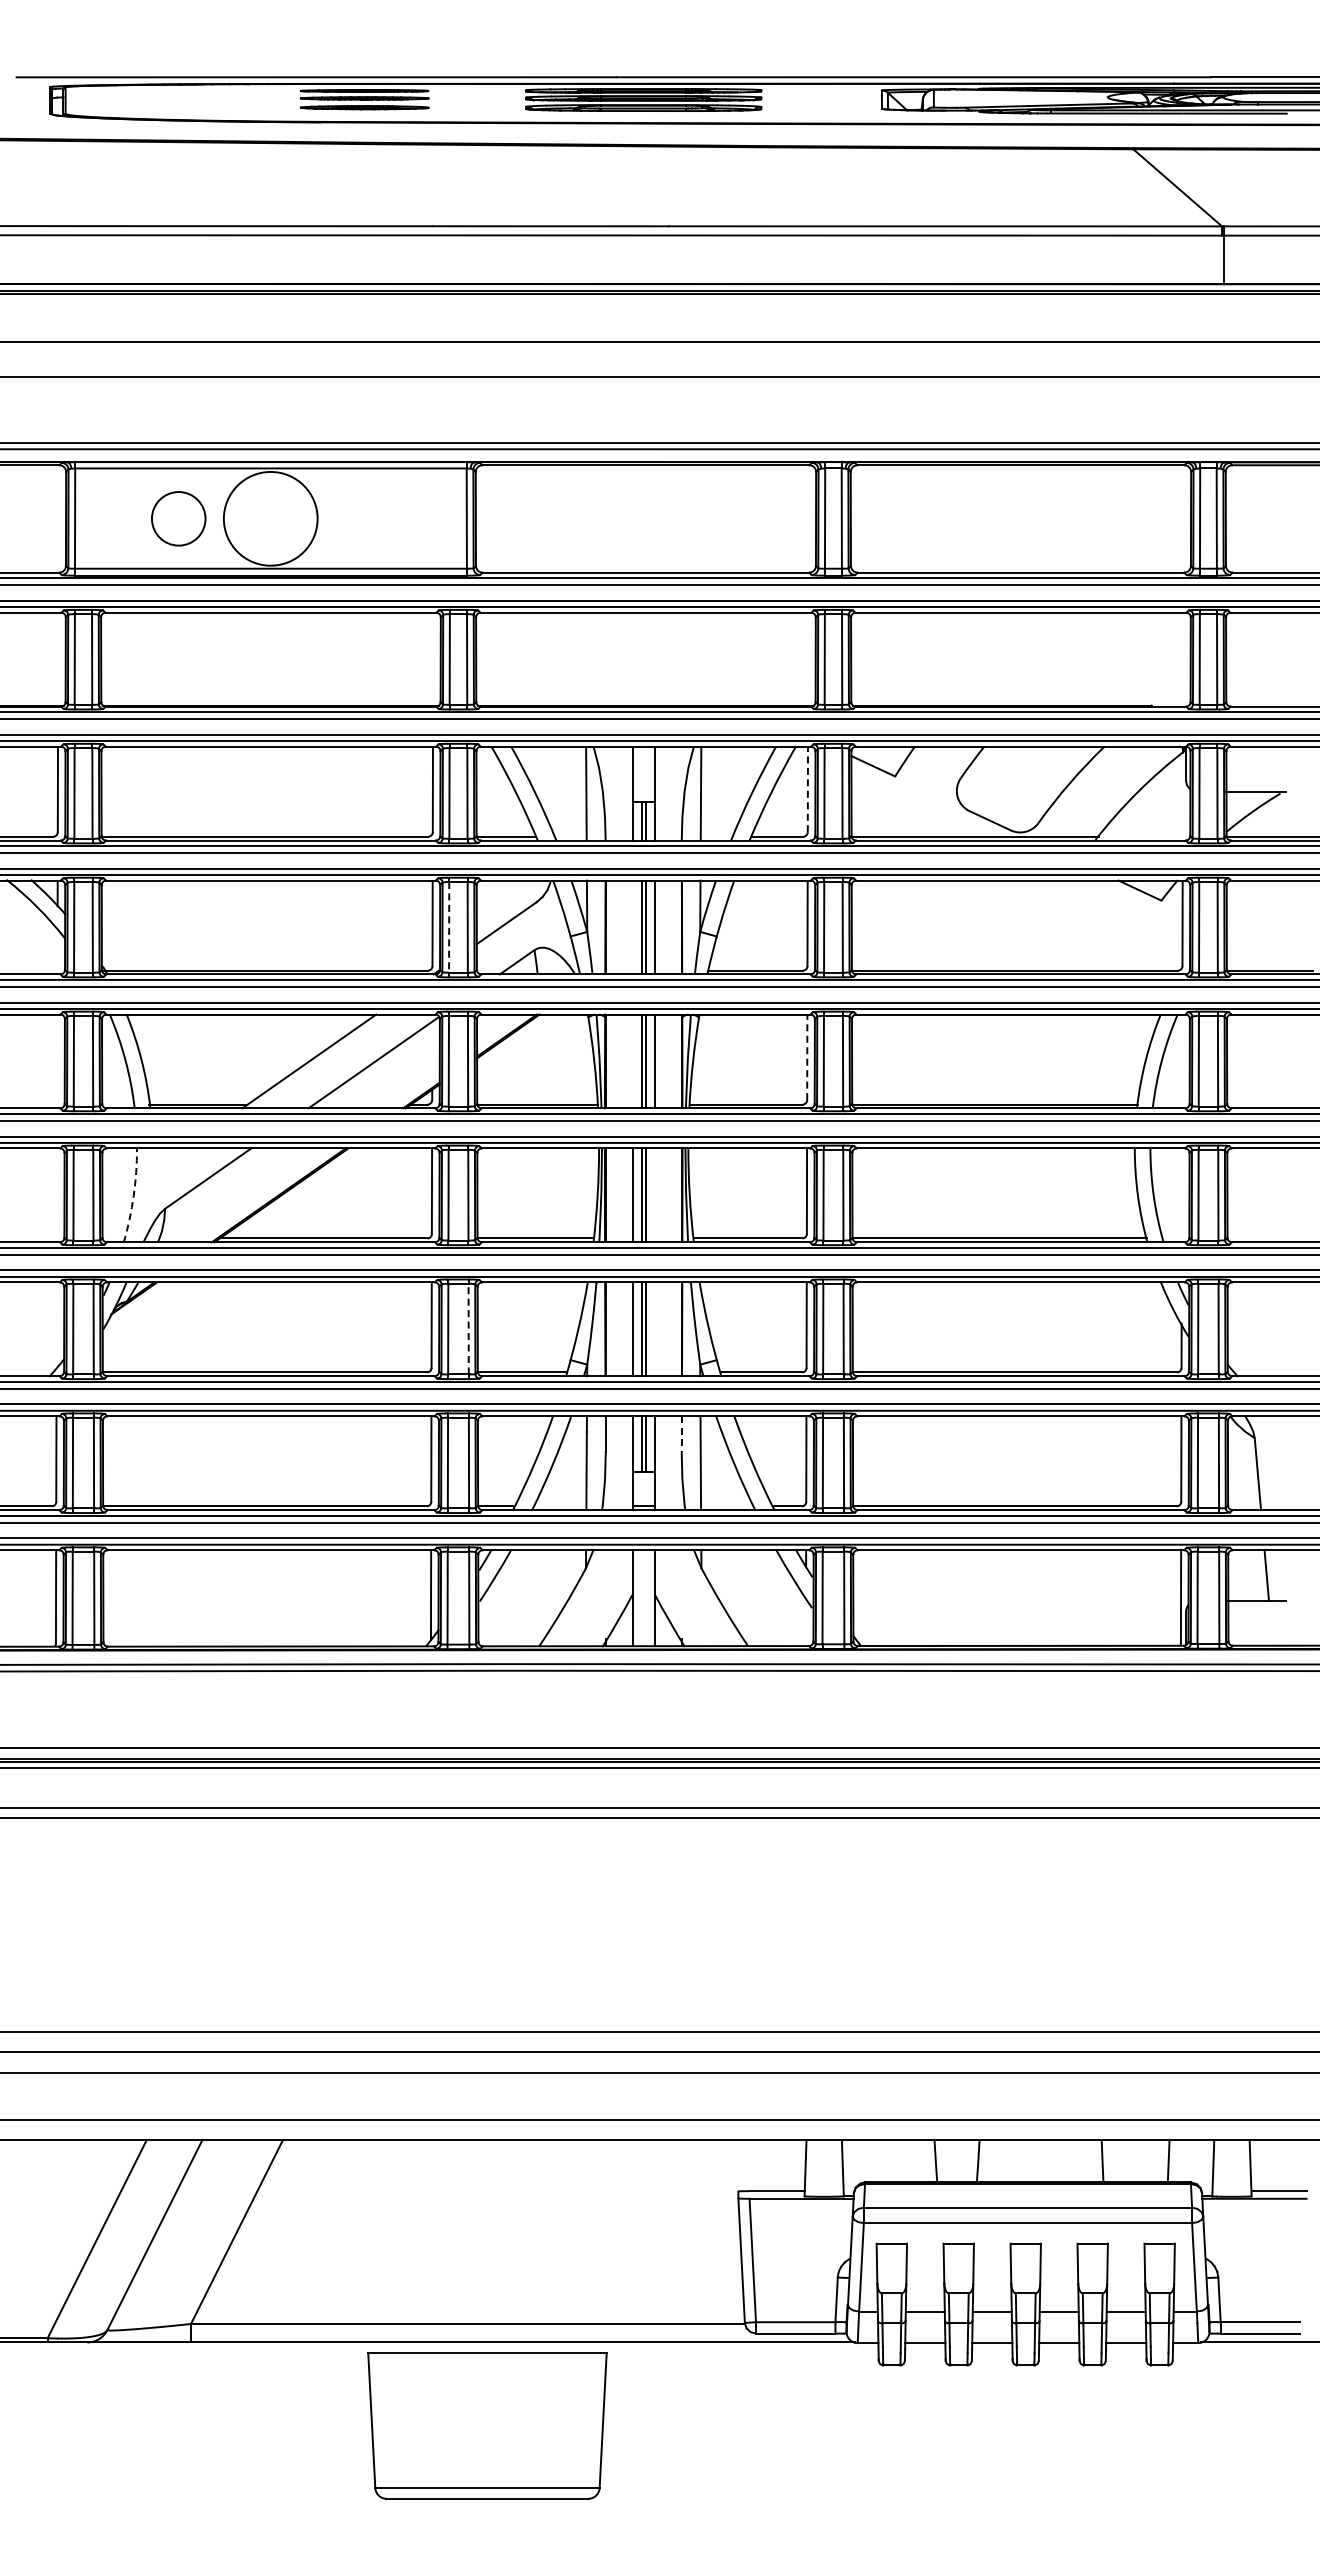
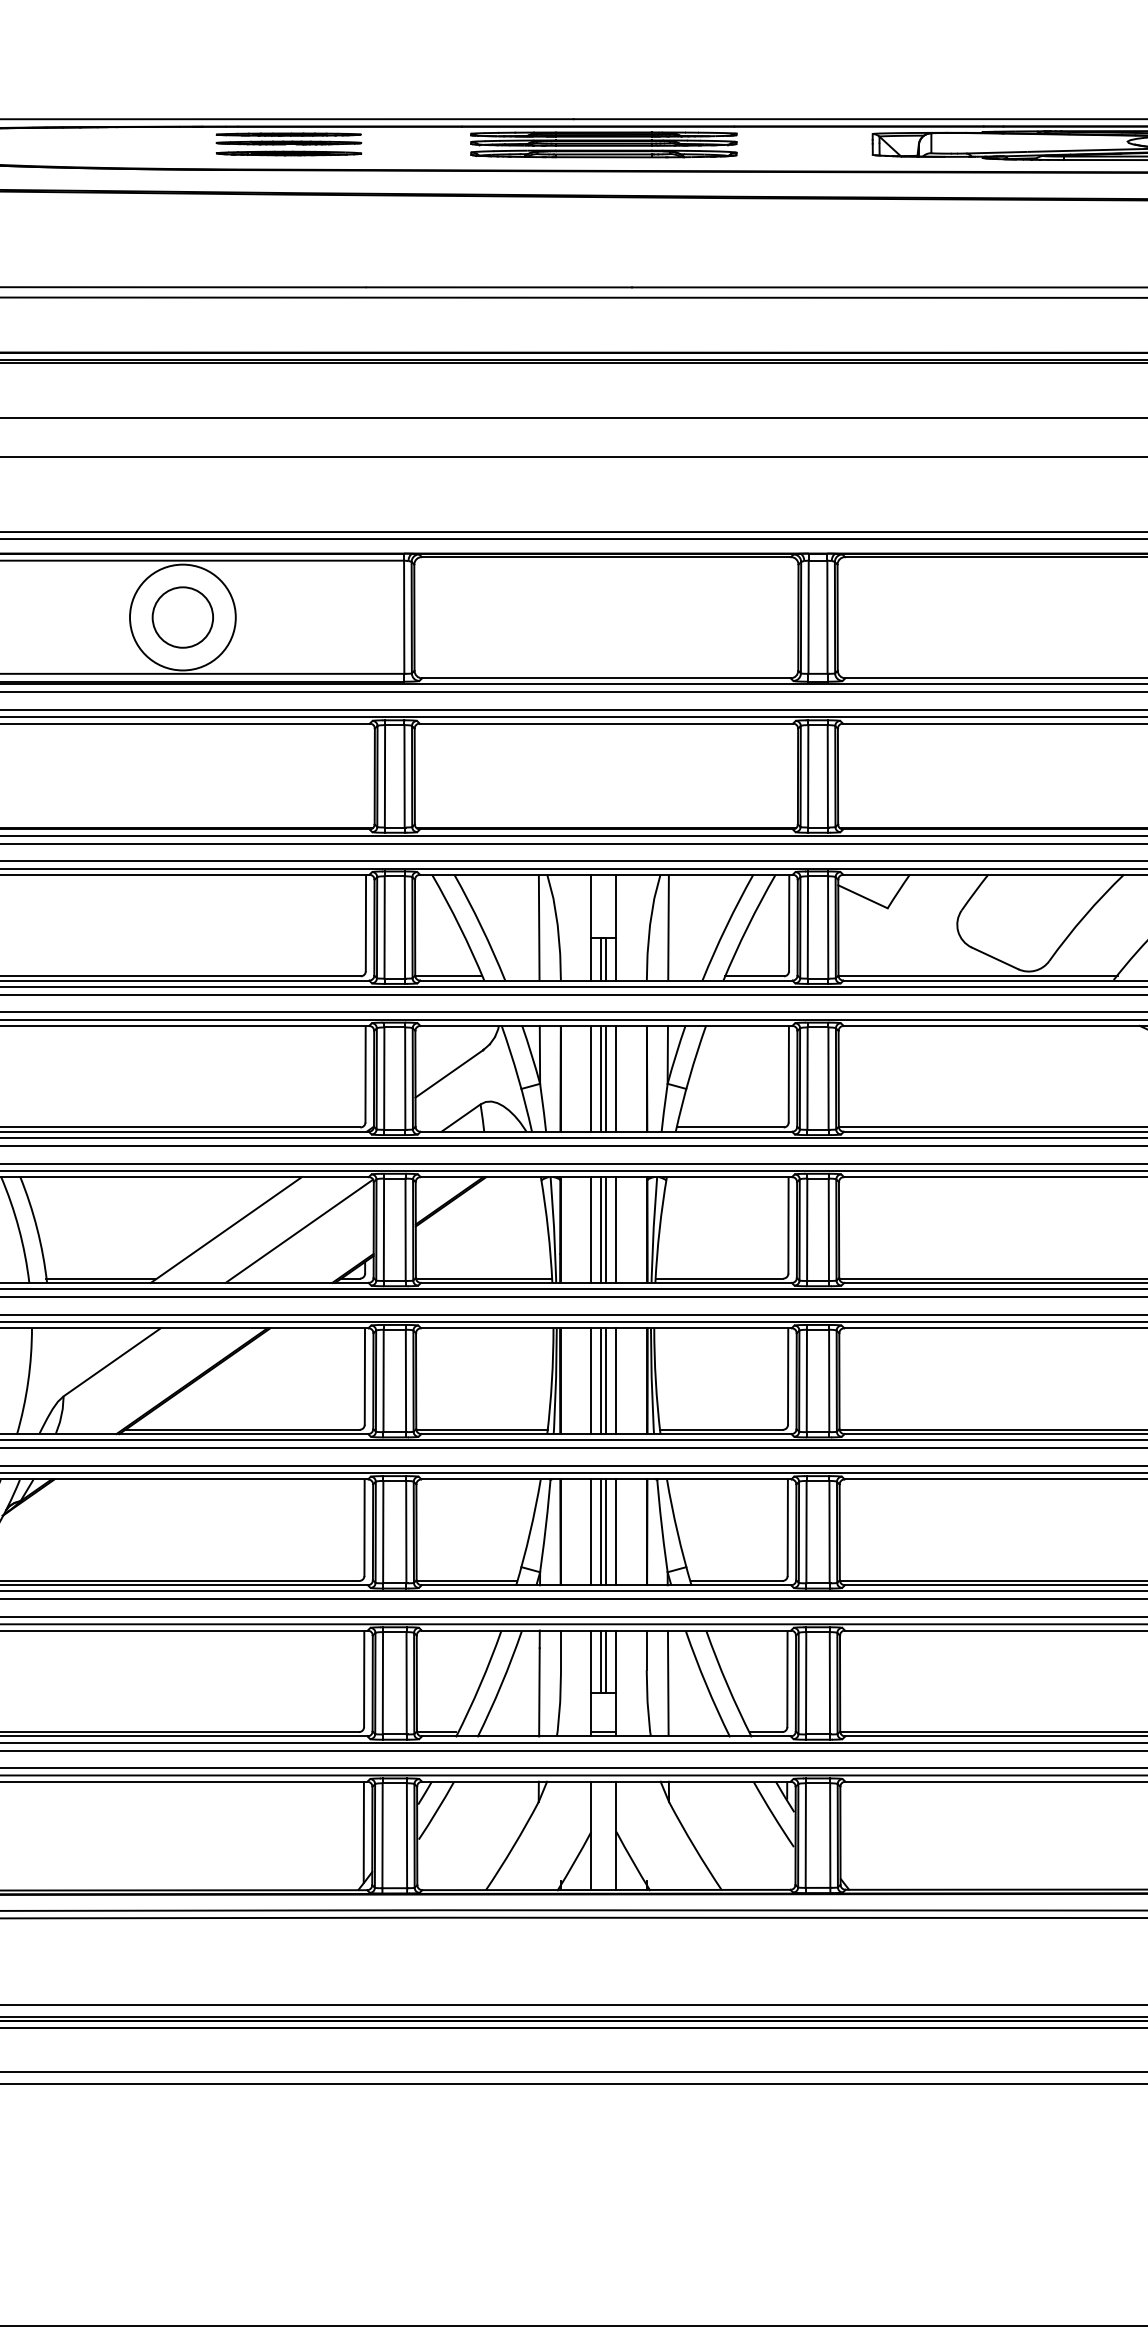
circle: (178, 518) -> (182, 617), moved
line: (807, 789) -> (788, 923), dashed -> solid
line: (449, 927) -> (384, 1078), dashed -> solid
line: (632, 927) -> (591, 1078), added
line: (807, 1057) -> (788, 1225), dashed -> solid
line: (632, 1061) -> (591, 1230), added
arc: (133, 1195) -> (27, 1381), dashed -> solid
line: (654, 1195) -> (616, 1381), added
line: (468, 1328) -> (406, 1531), dashed -> solid
line: (654, 1329) -> (616, 1532), added
line: (681, 1433) -> (646, 1649), dashed -> solid

